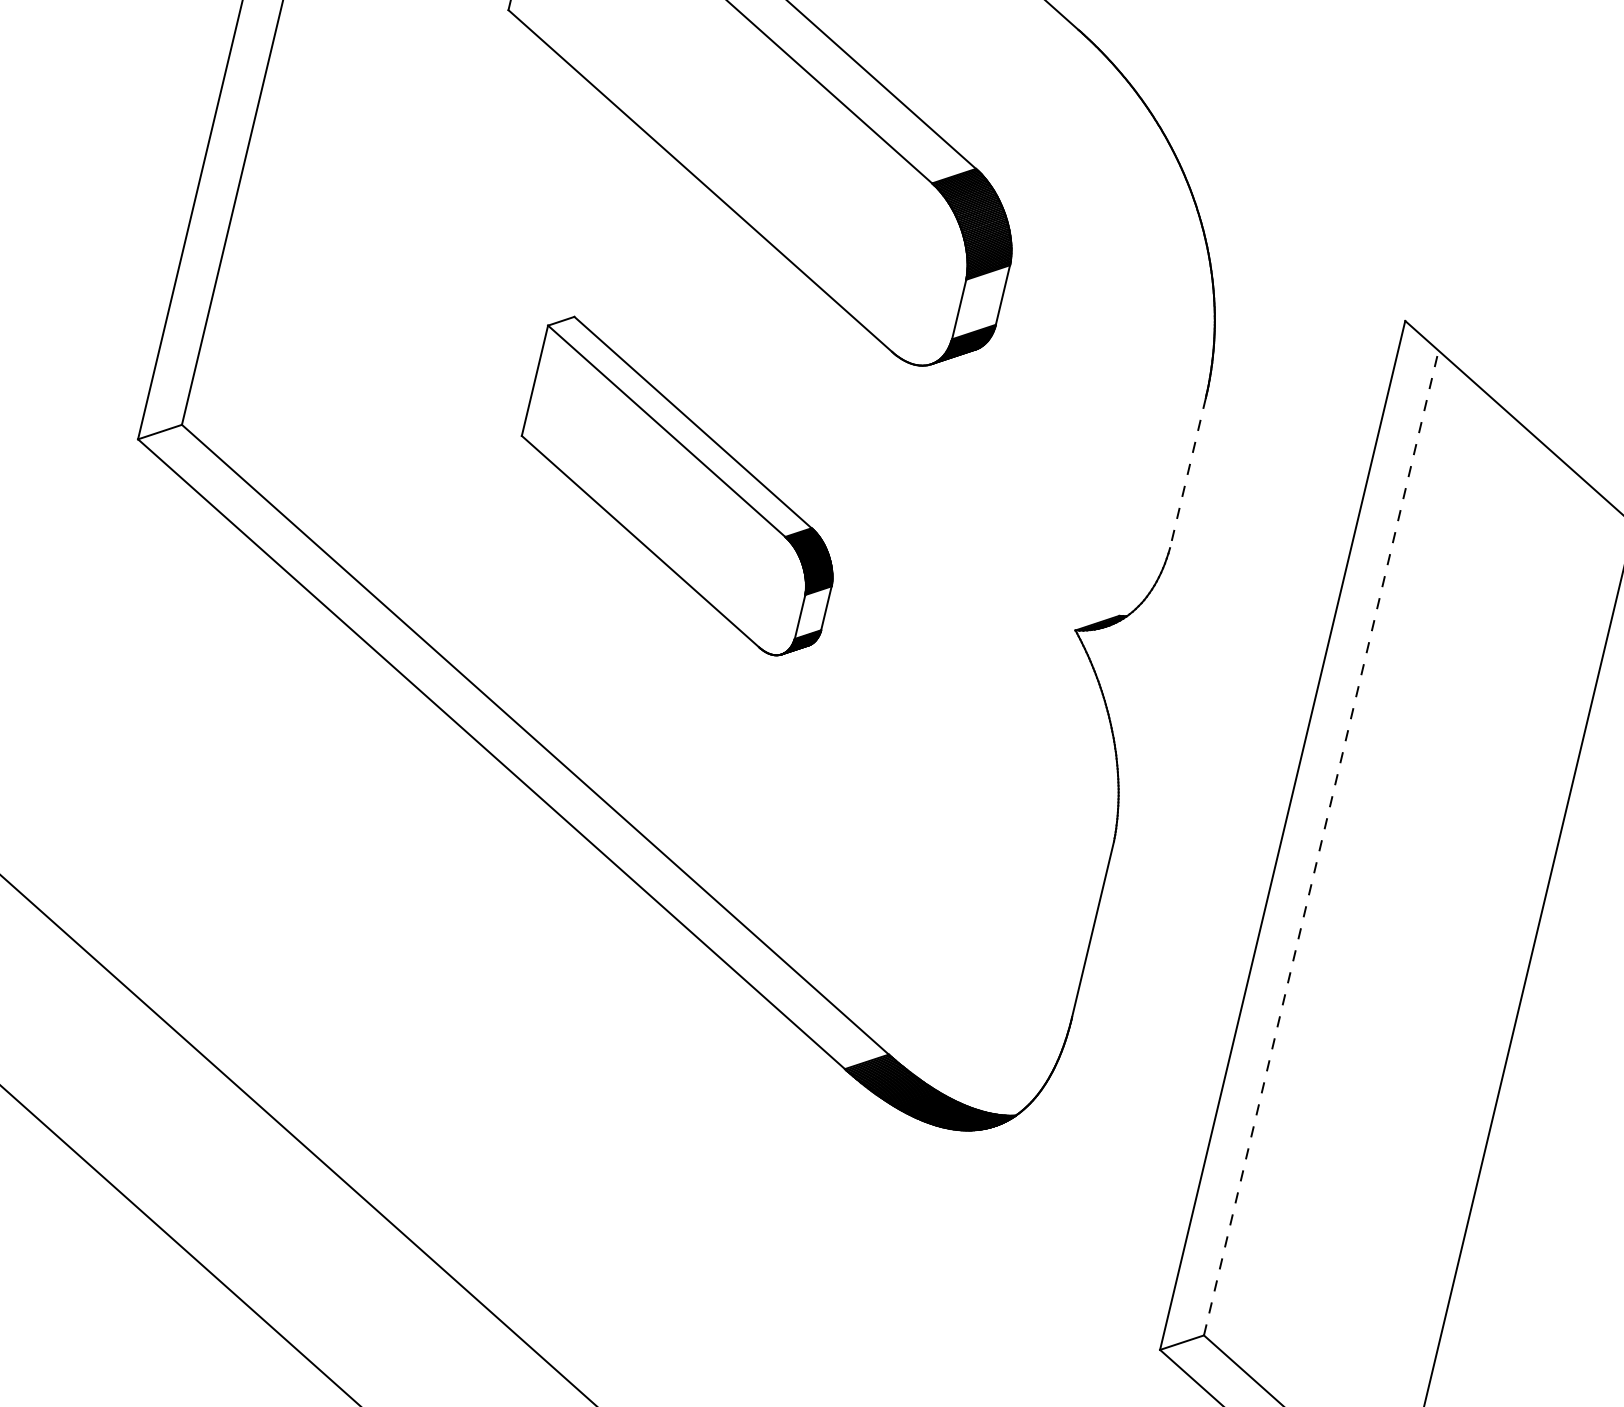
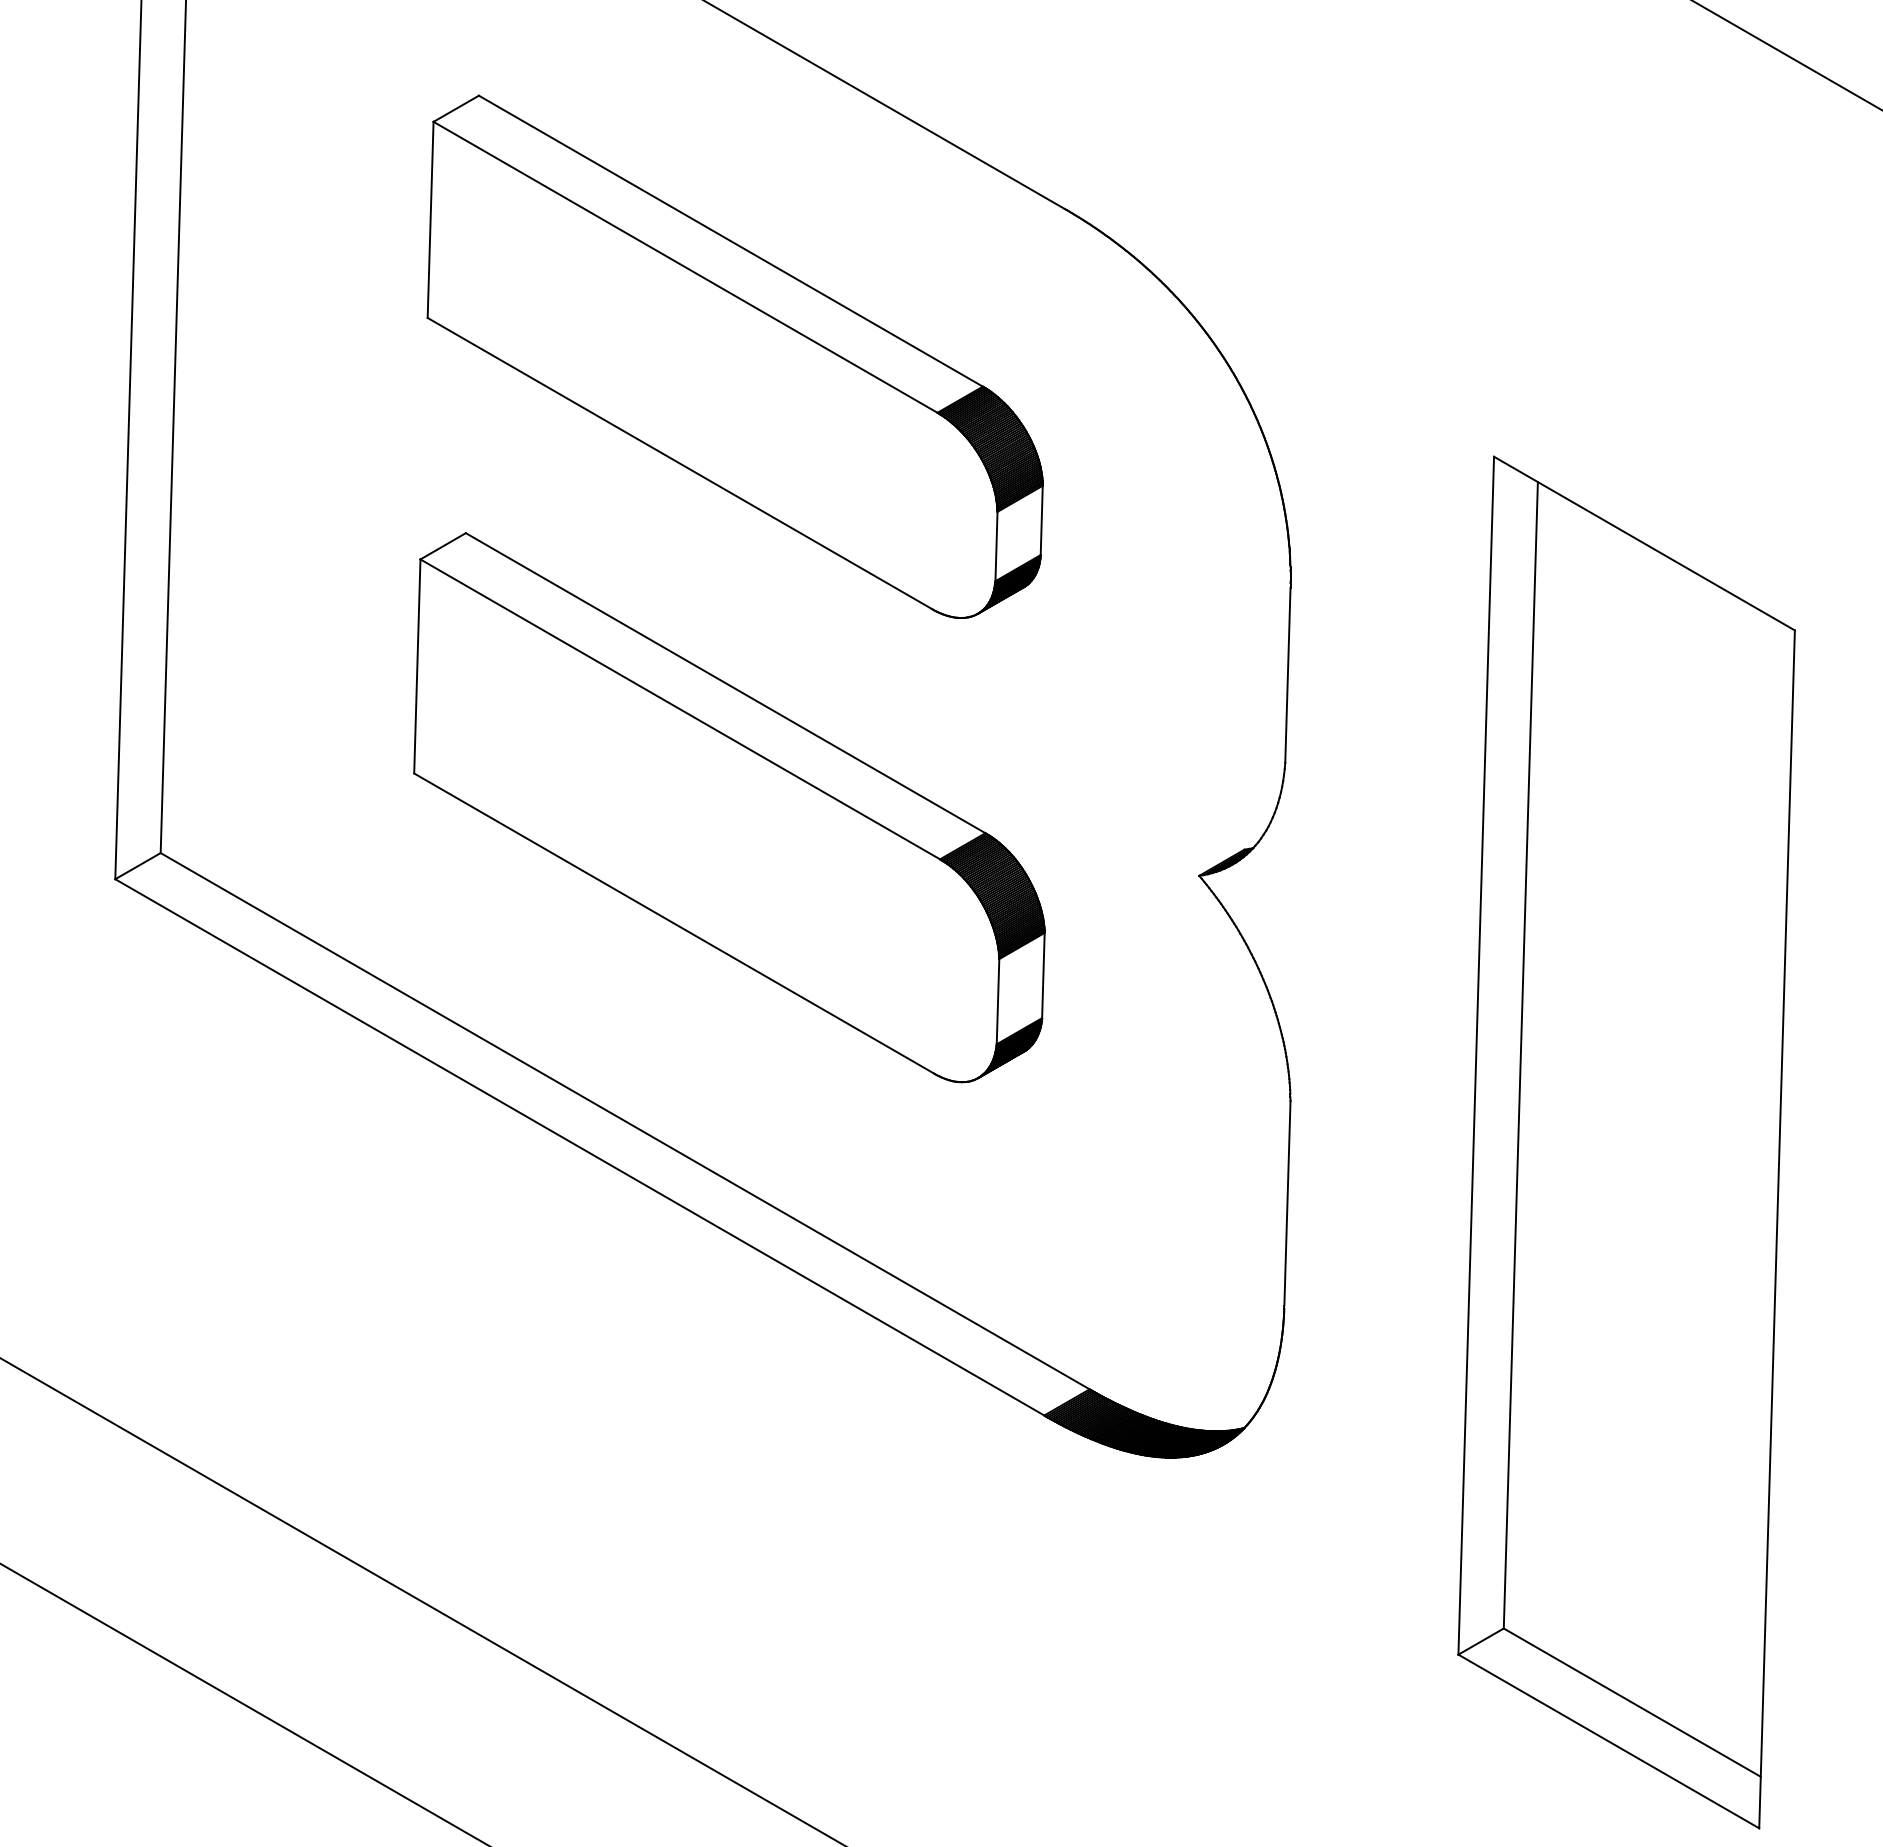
line: (1187, 473) -> (1287, 675), dashed -> solid
part: (681, 487) -> (729, 807), size x1.67
line: (1320, 843) -> (1520, 1055), dashed -> solid

